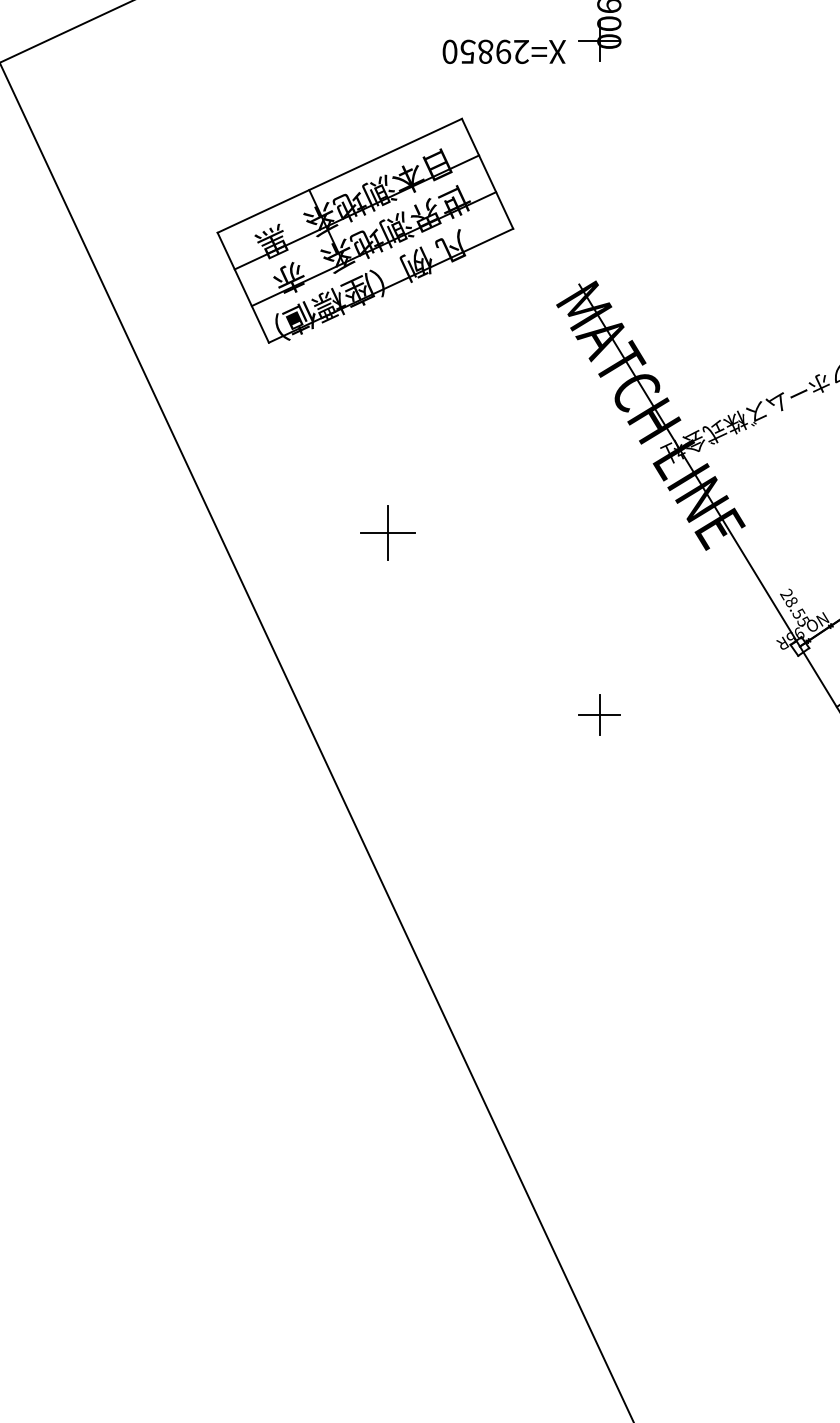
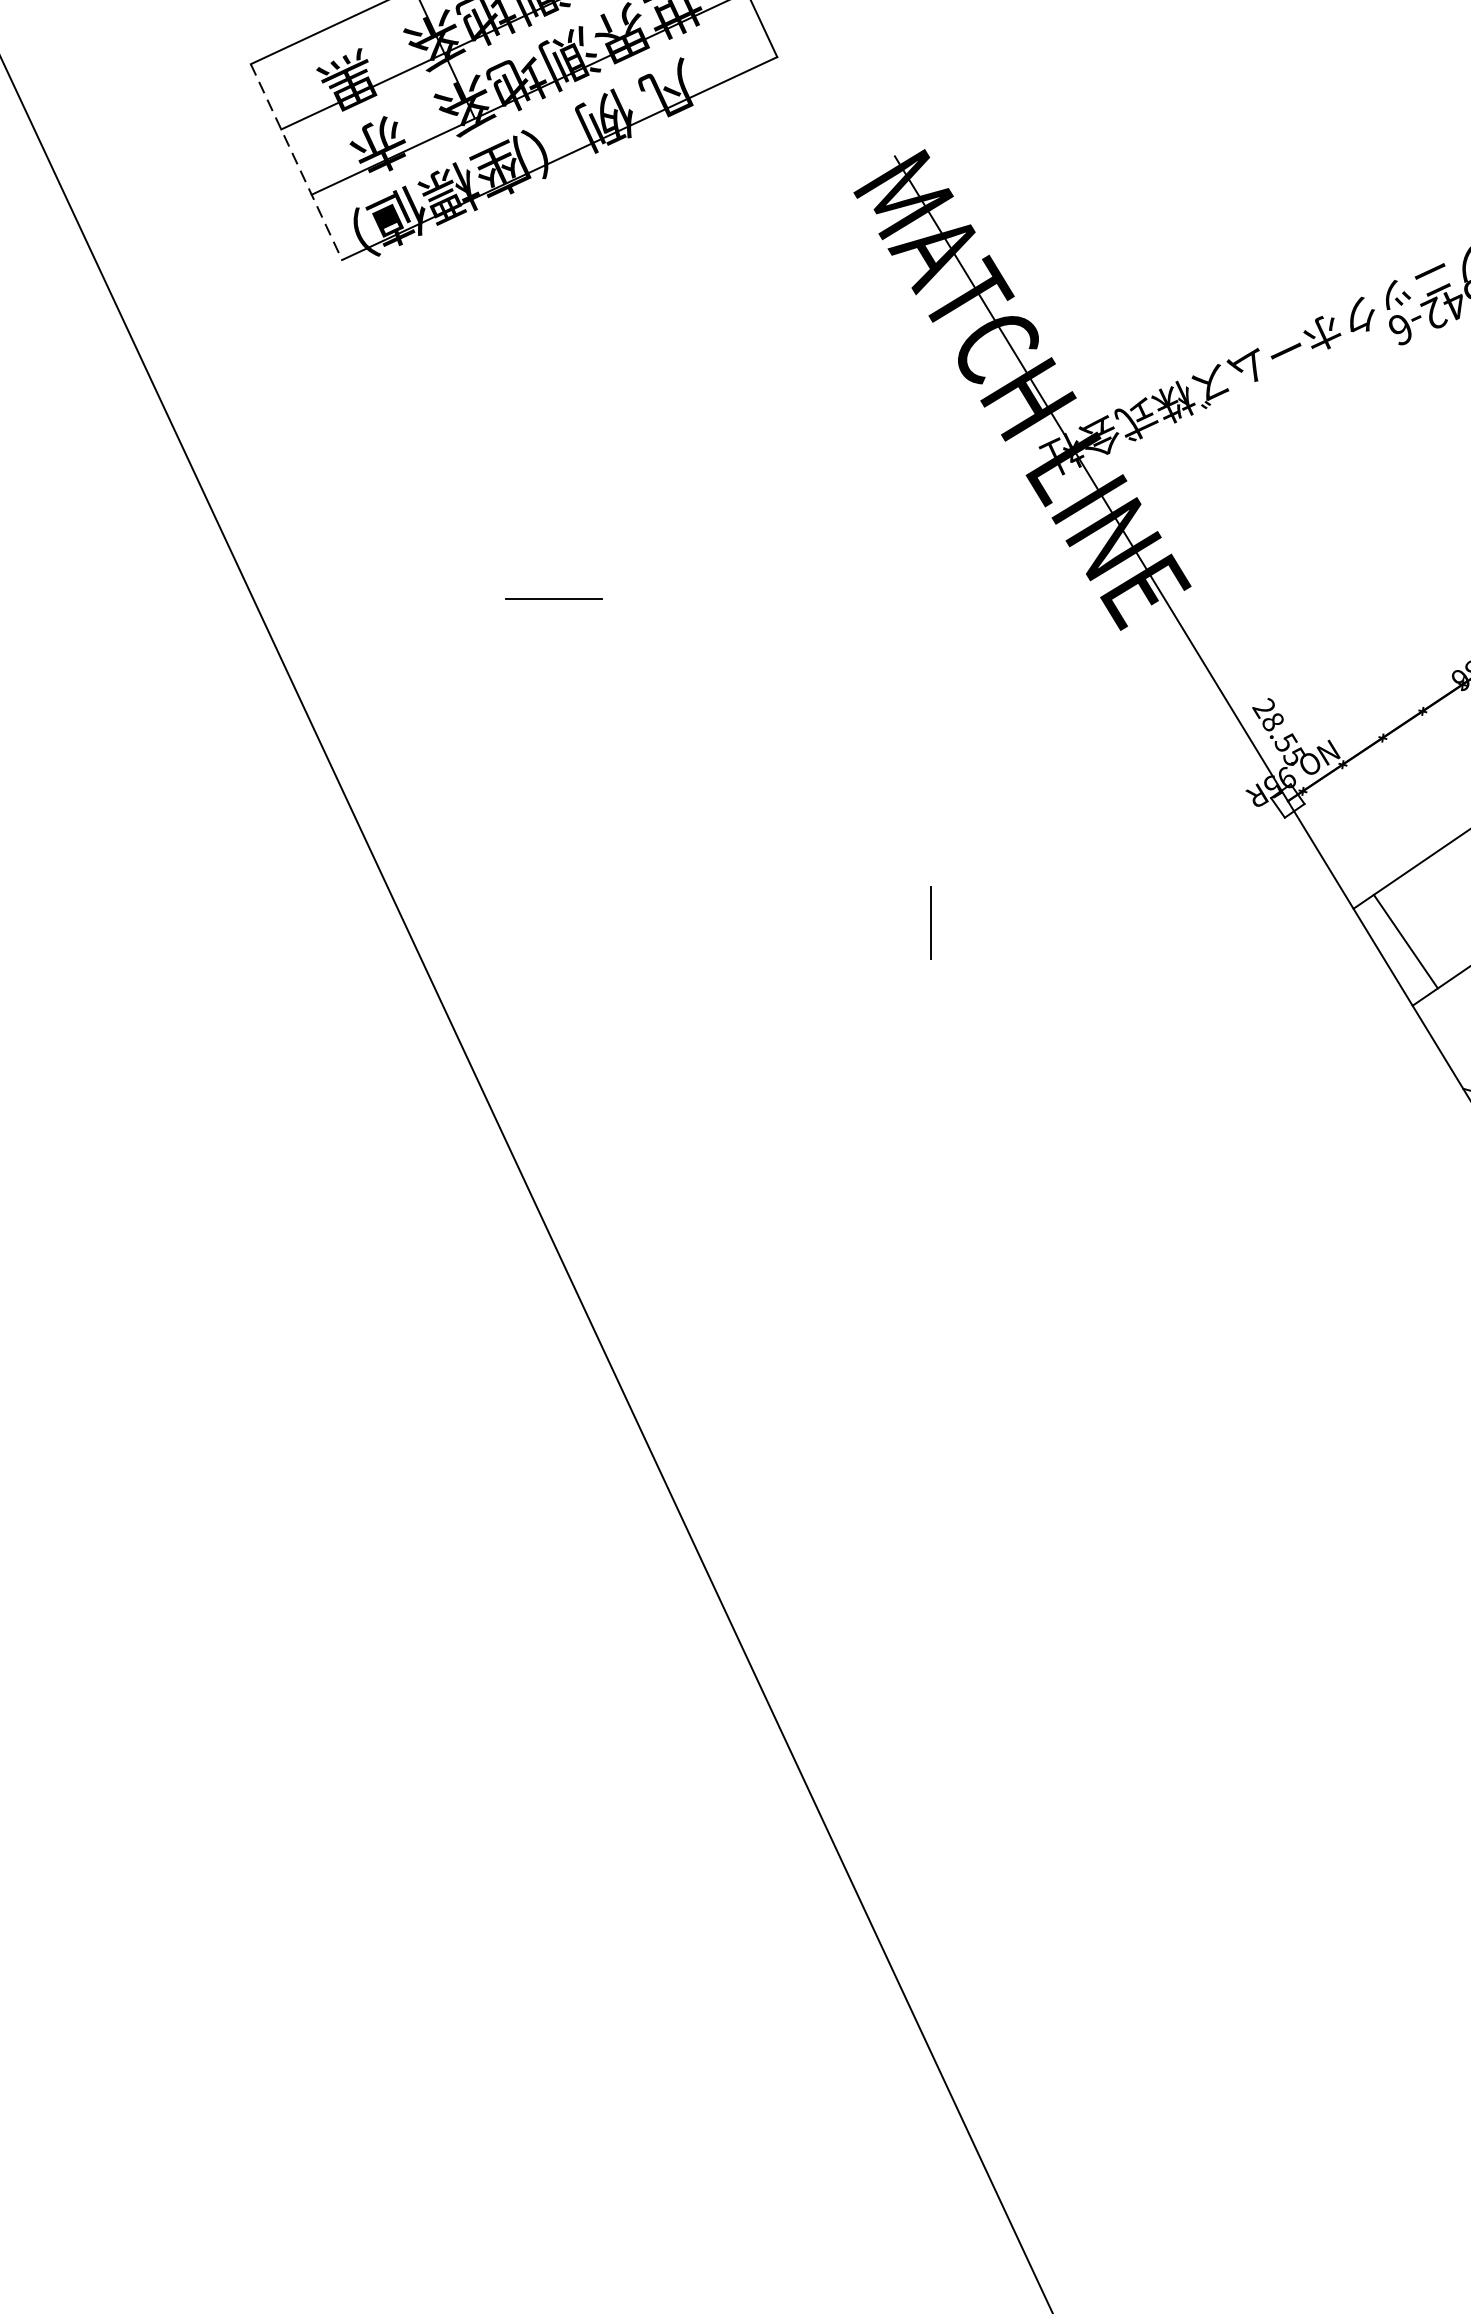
line: (243, 287) -> (296, 161), solid -> dashed
line: (387, 533) -> (553, 599), removed
line: (599, 714) -> (930, 922), removed

